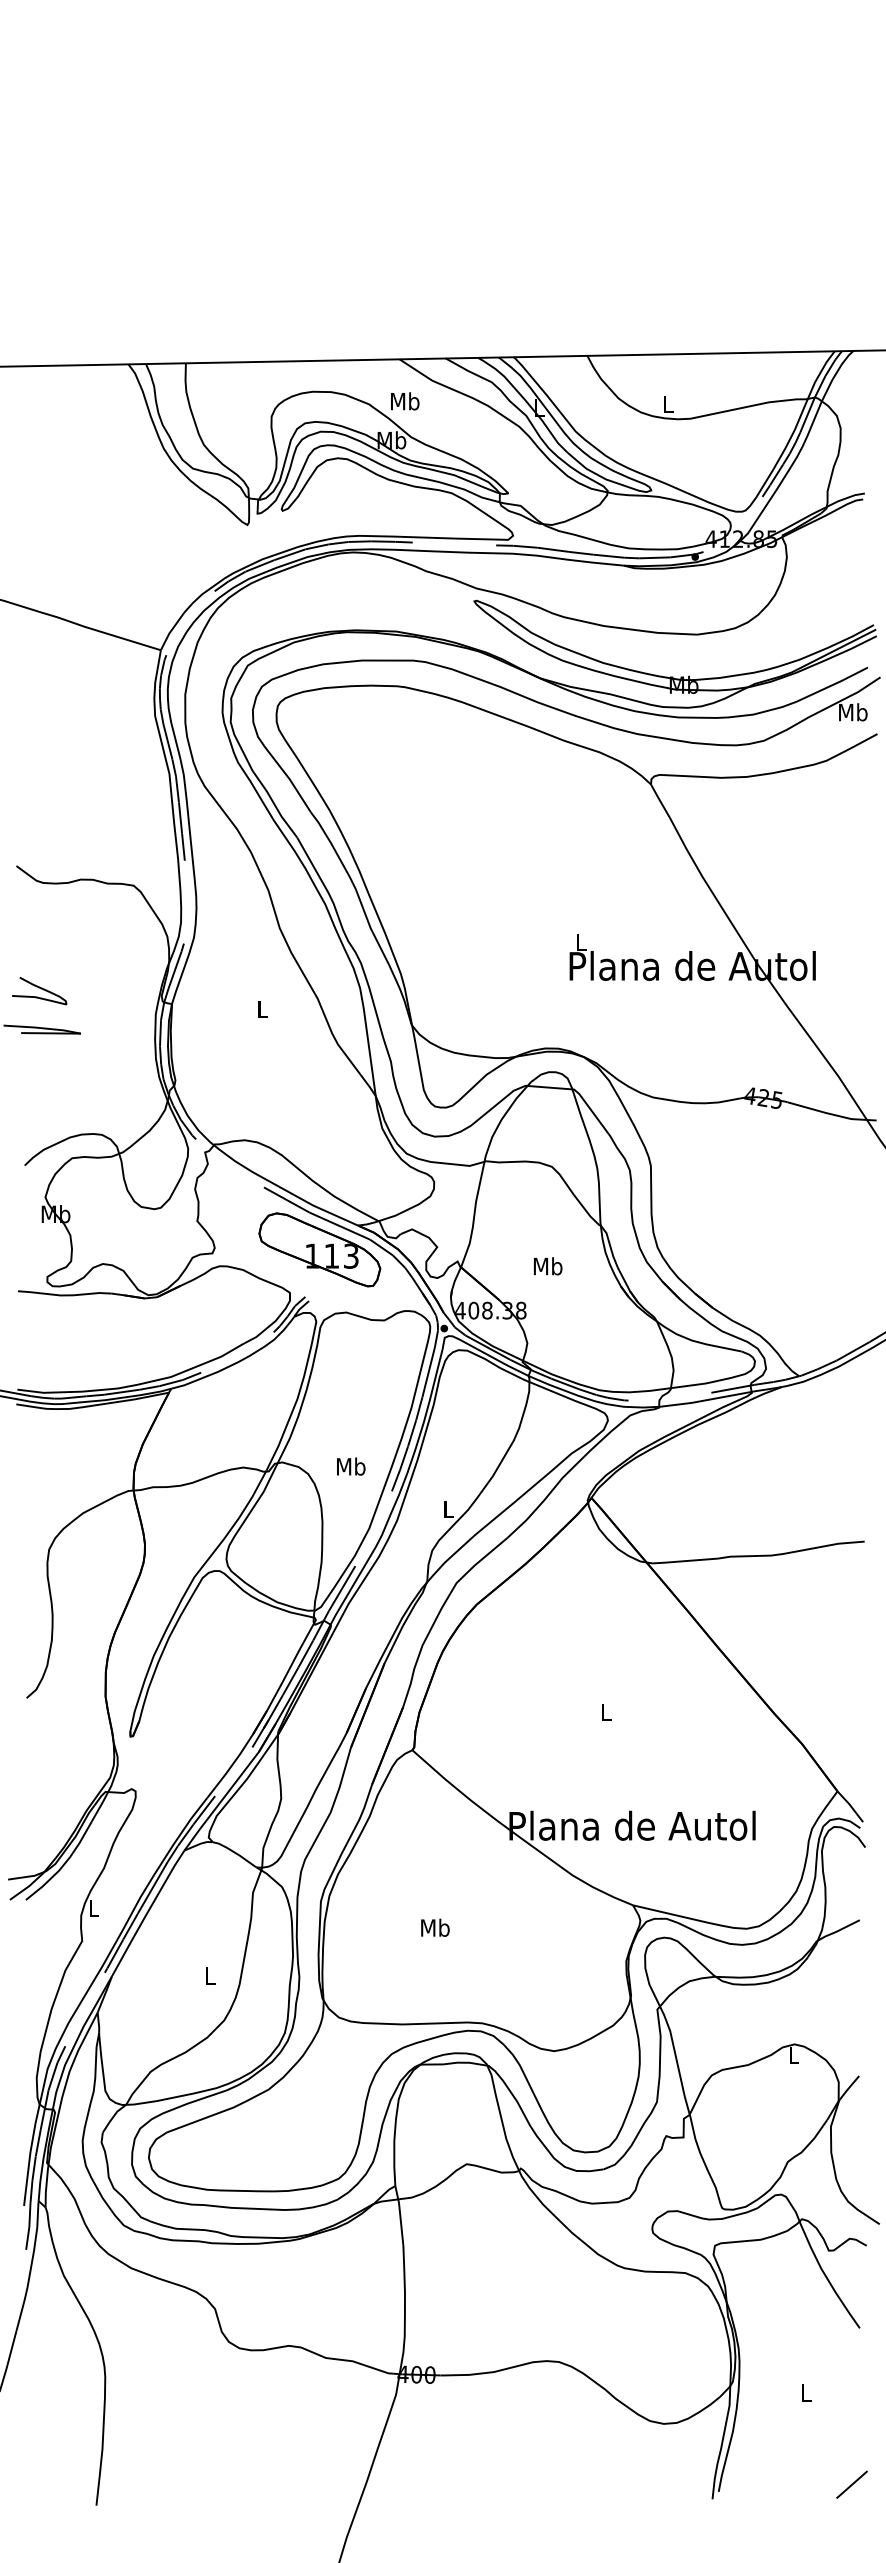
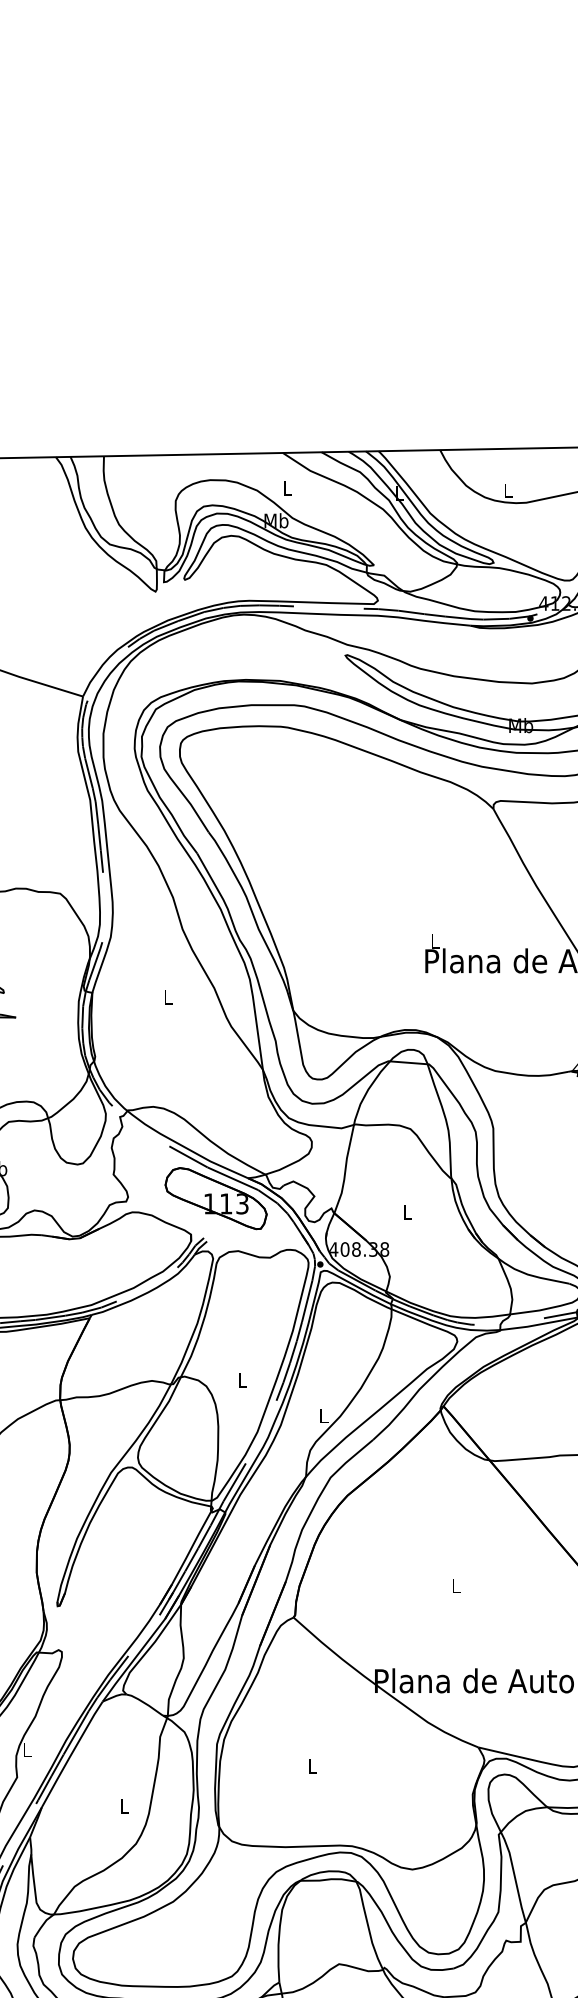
text: (405, 401) -> (287, 488), Mb -> L
text: (547, 1266) -> (406, 1212), Mb -> L
text: (351, 1466) -> (242, 1380), Mb -> L
text: (435, 1927) -> (312, 1766), Mb -> L

